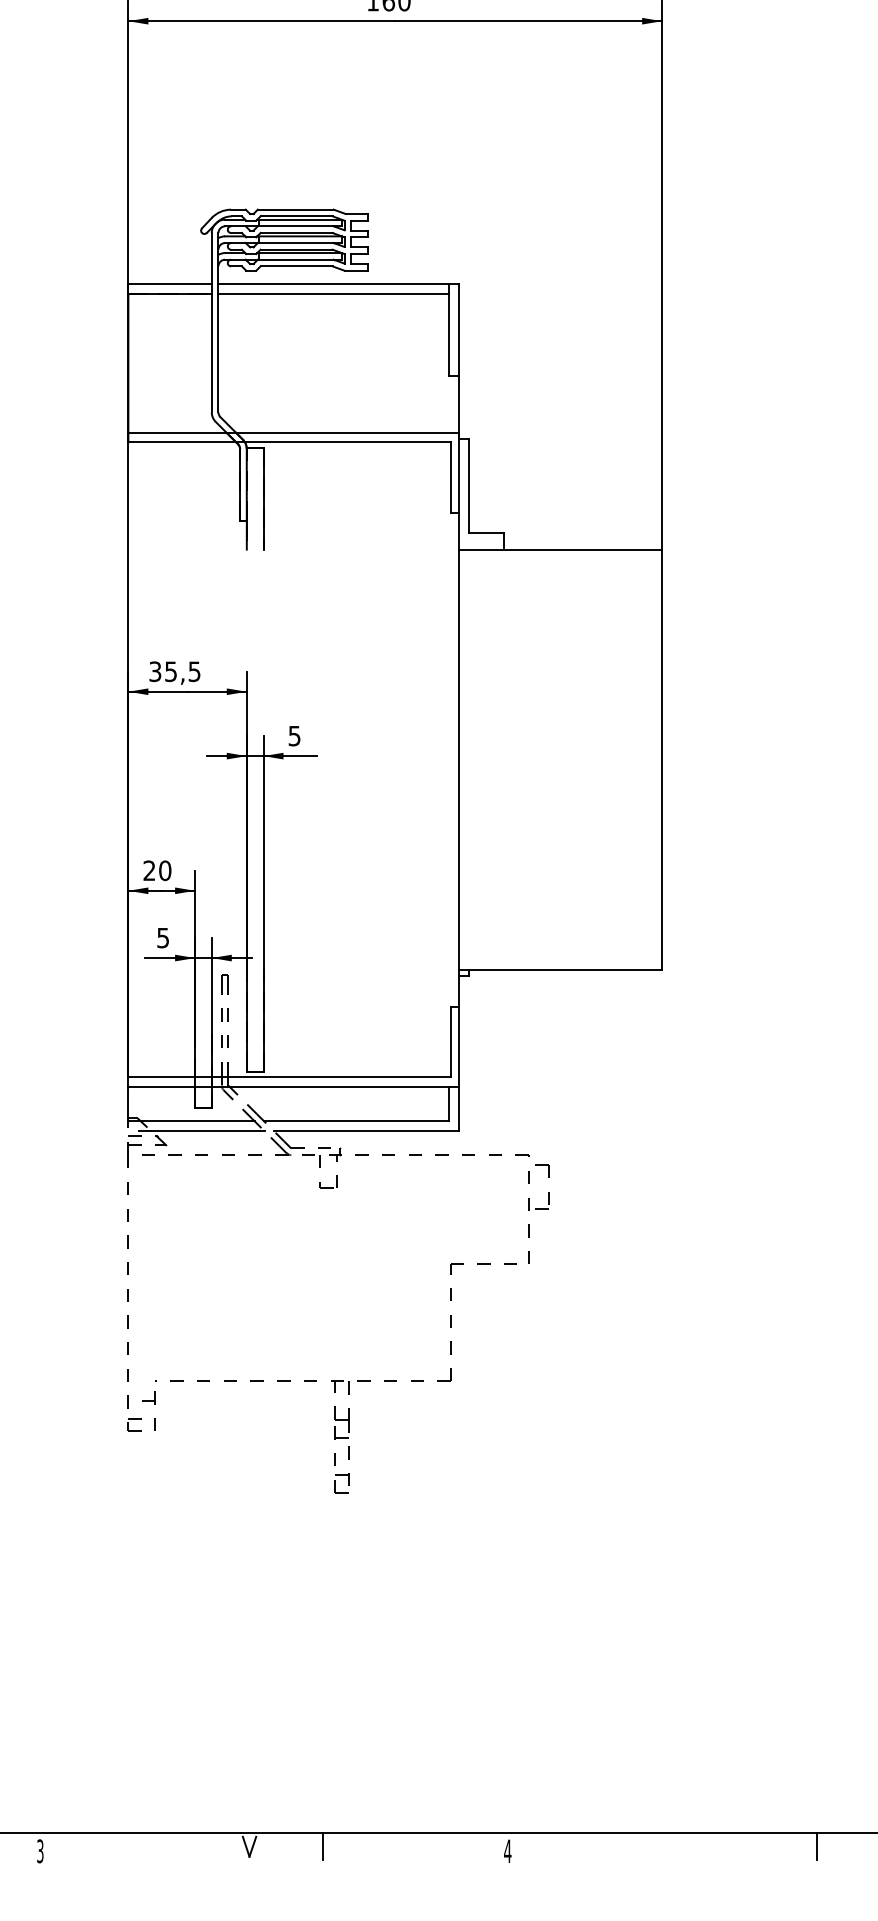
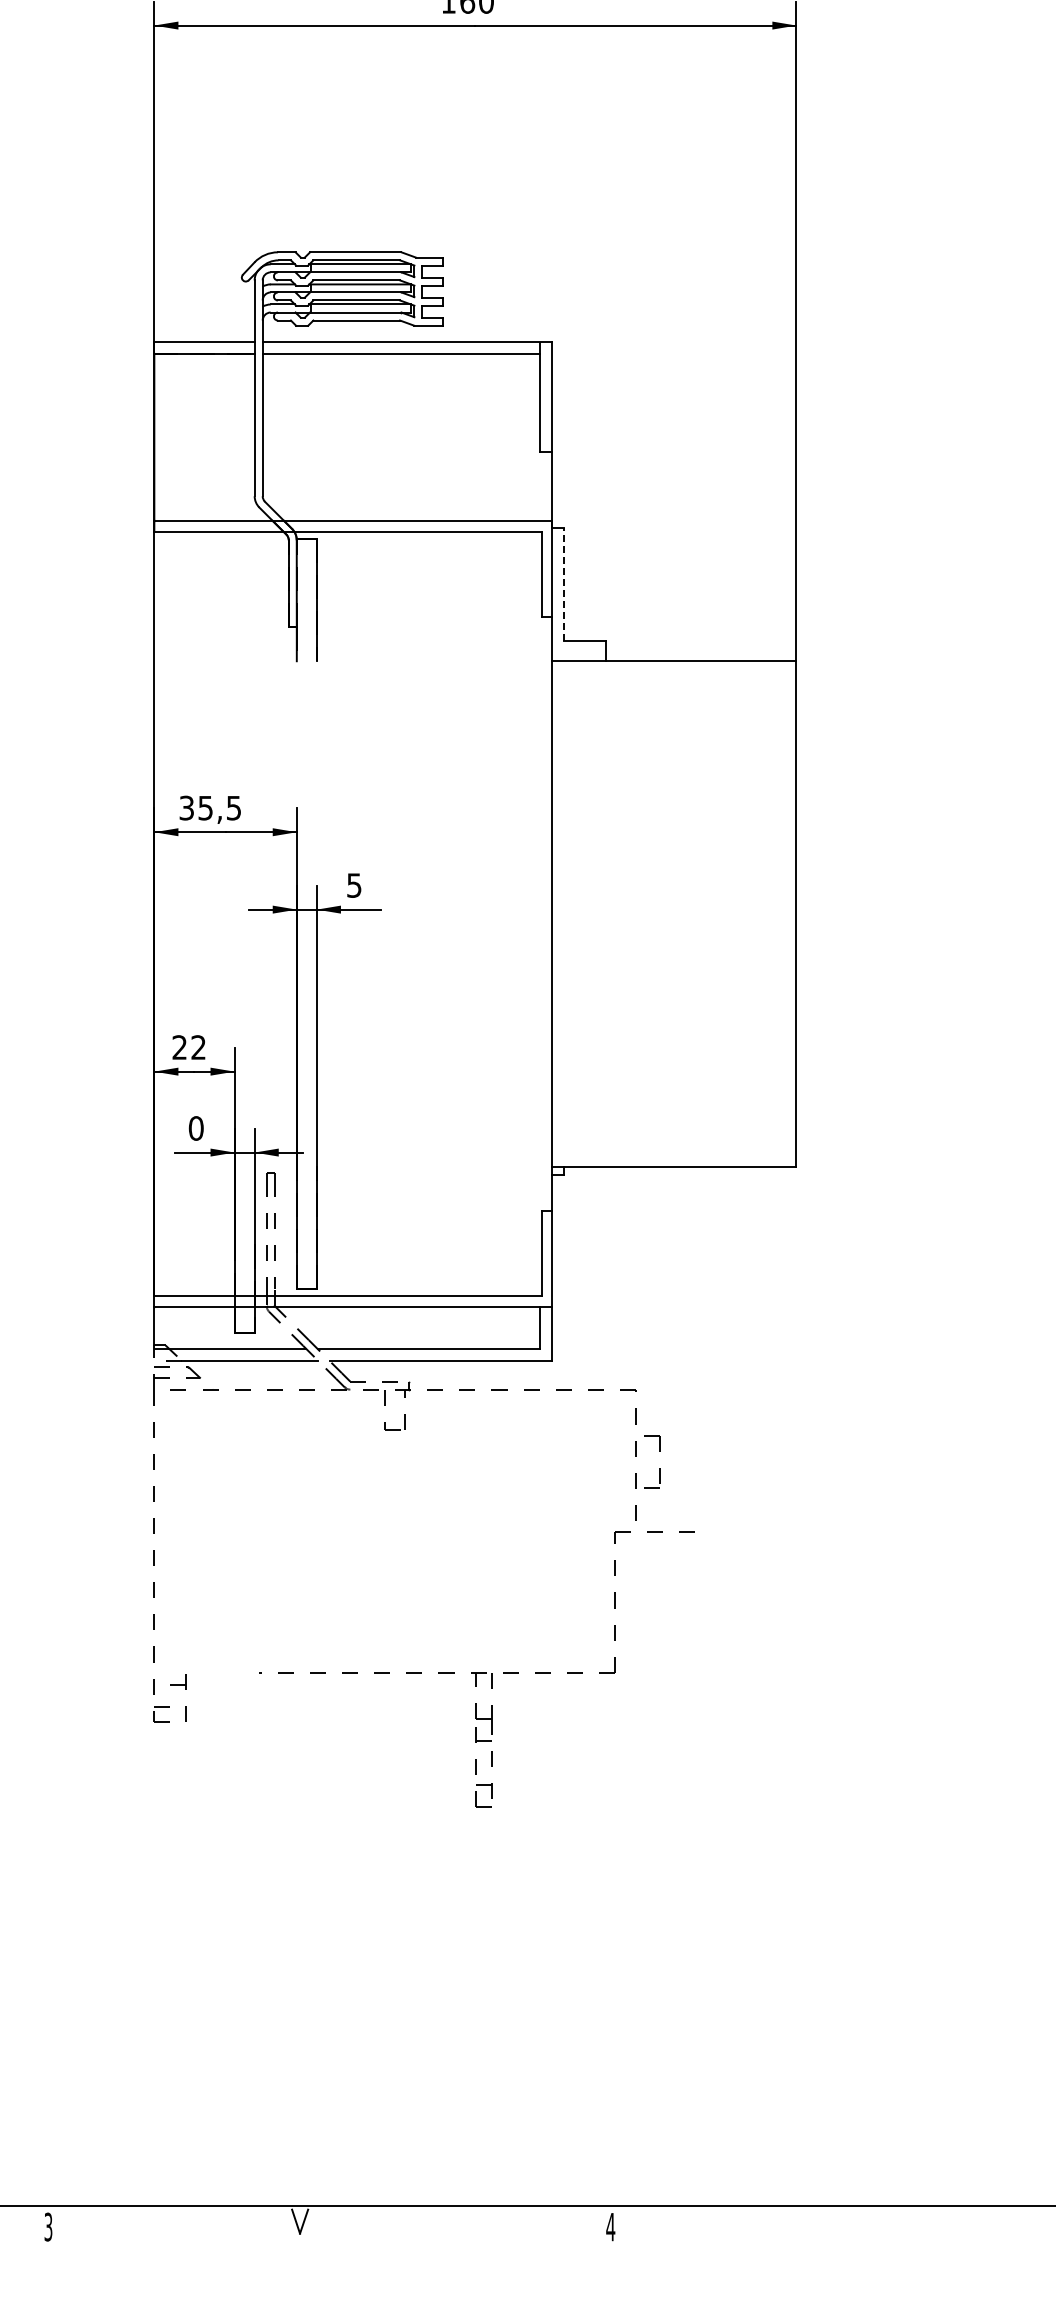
line: (468, 485) -> (563, 584), solid -> dashed
text: (165, 870) -> (198, 1047), 20 -> 22
text: (162, 938) -> (195, 1128), 5 -> 0
part: (548, 1192) -> (659, 1468), moved
part: (335, 1378) -> (476, 1669), moved
line: (323, 1846) -> (388, 2221), removed
line: (816, 1846) -> (982, 2221), removed

